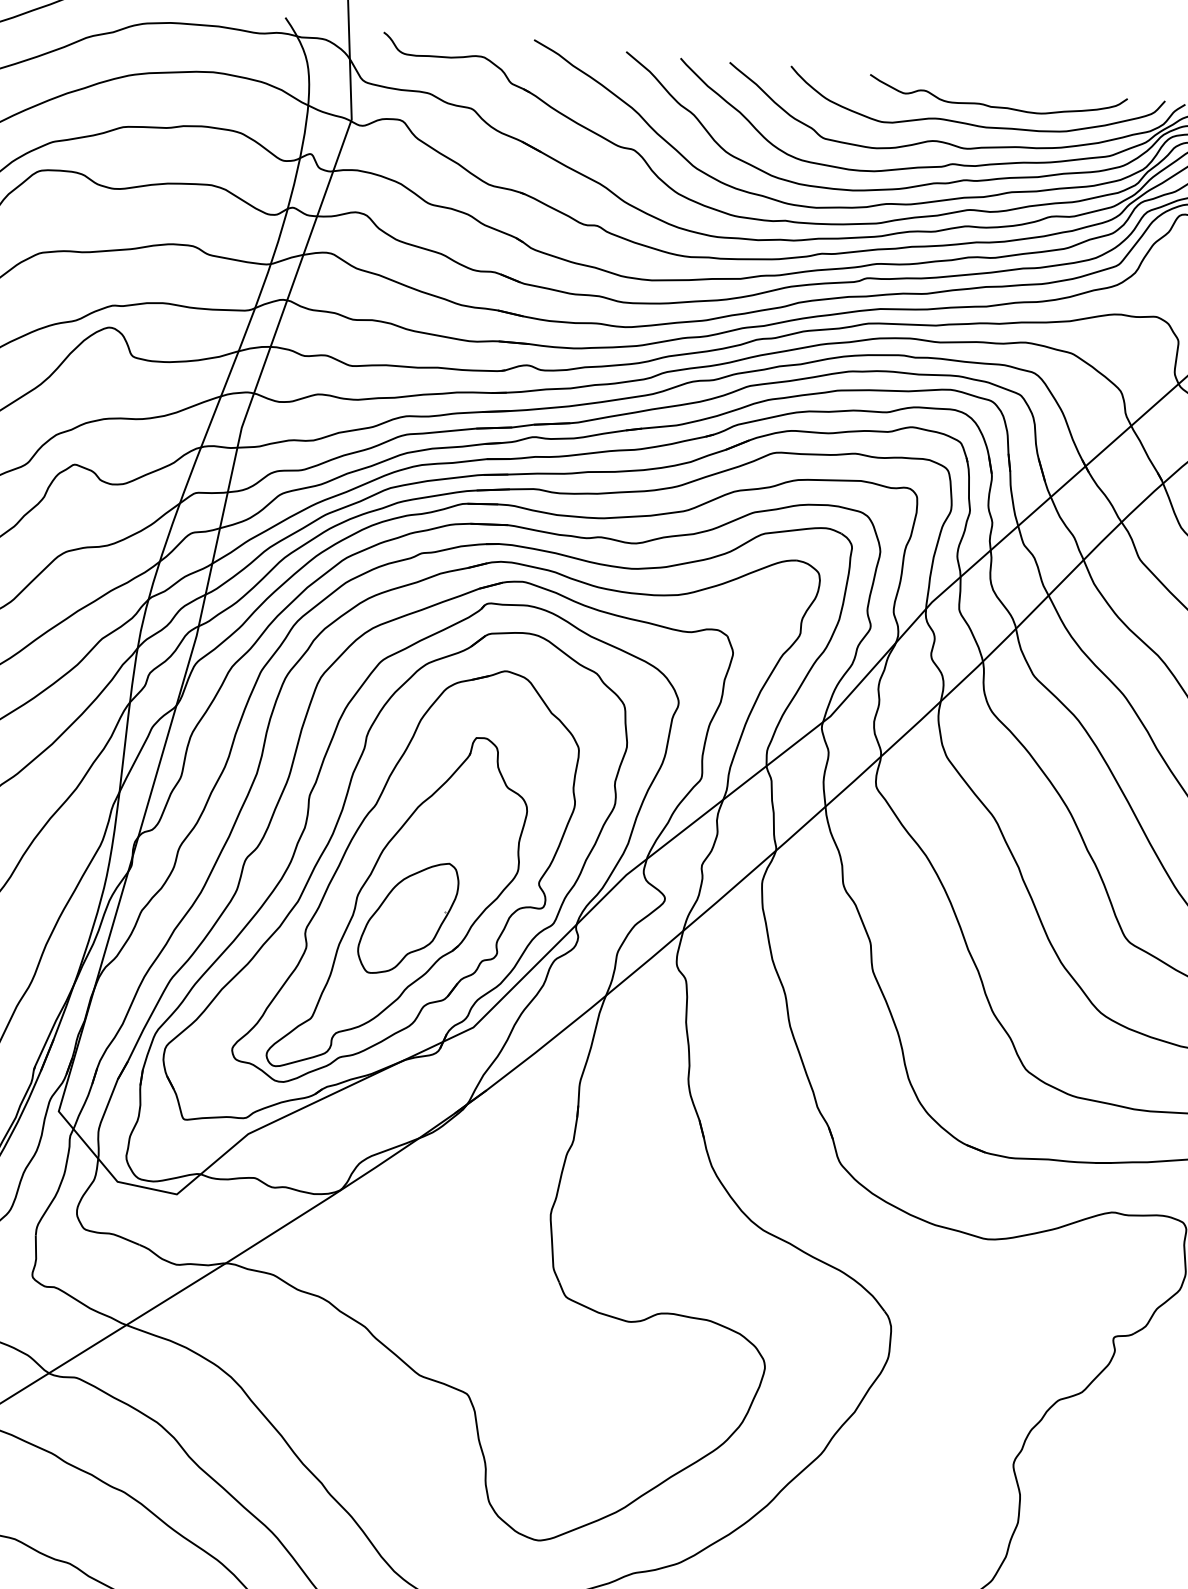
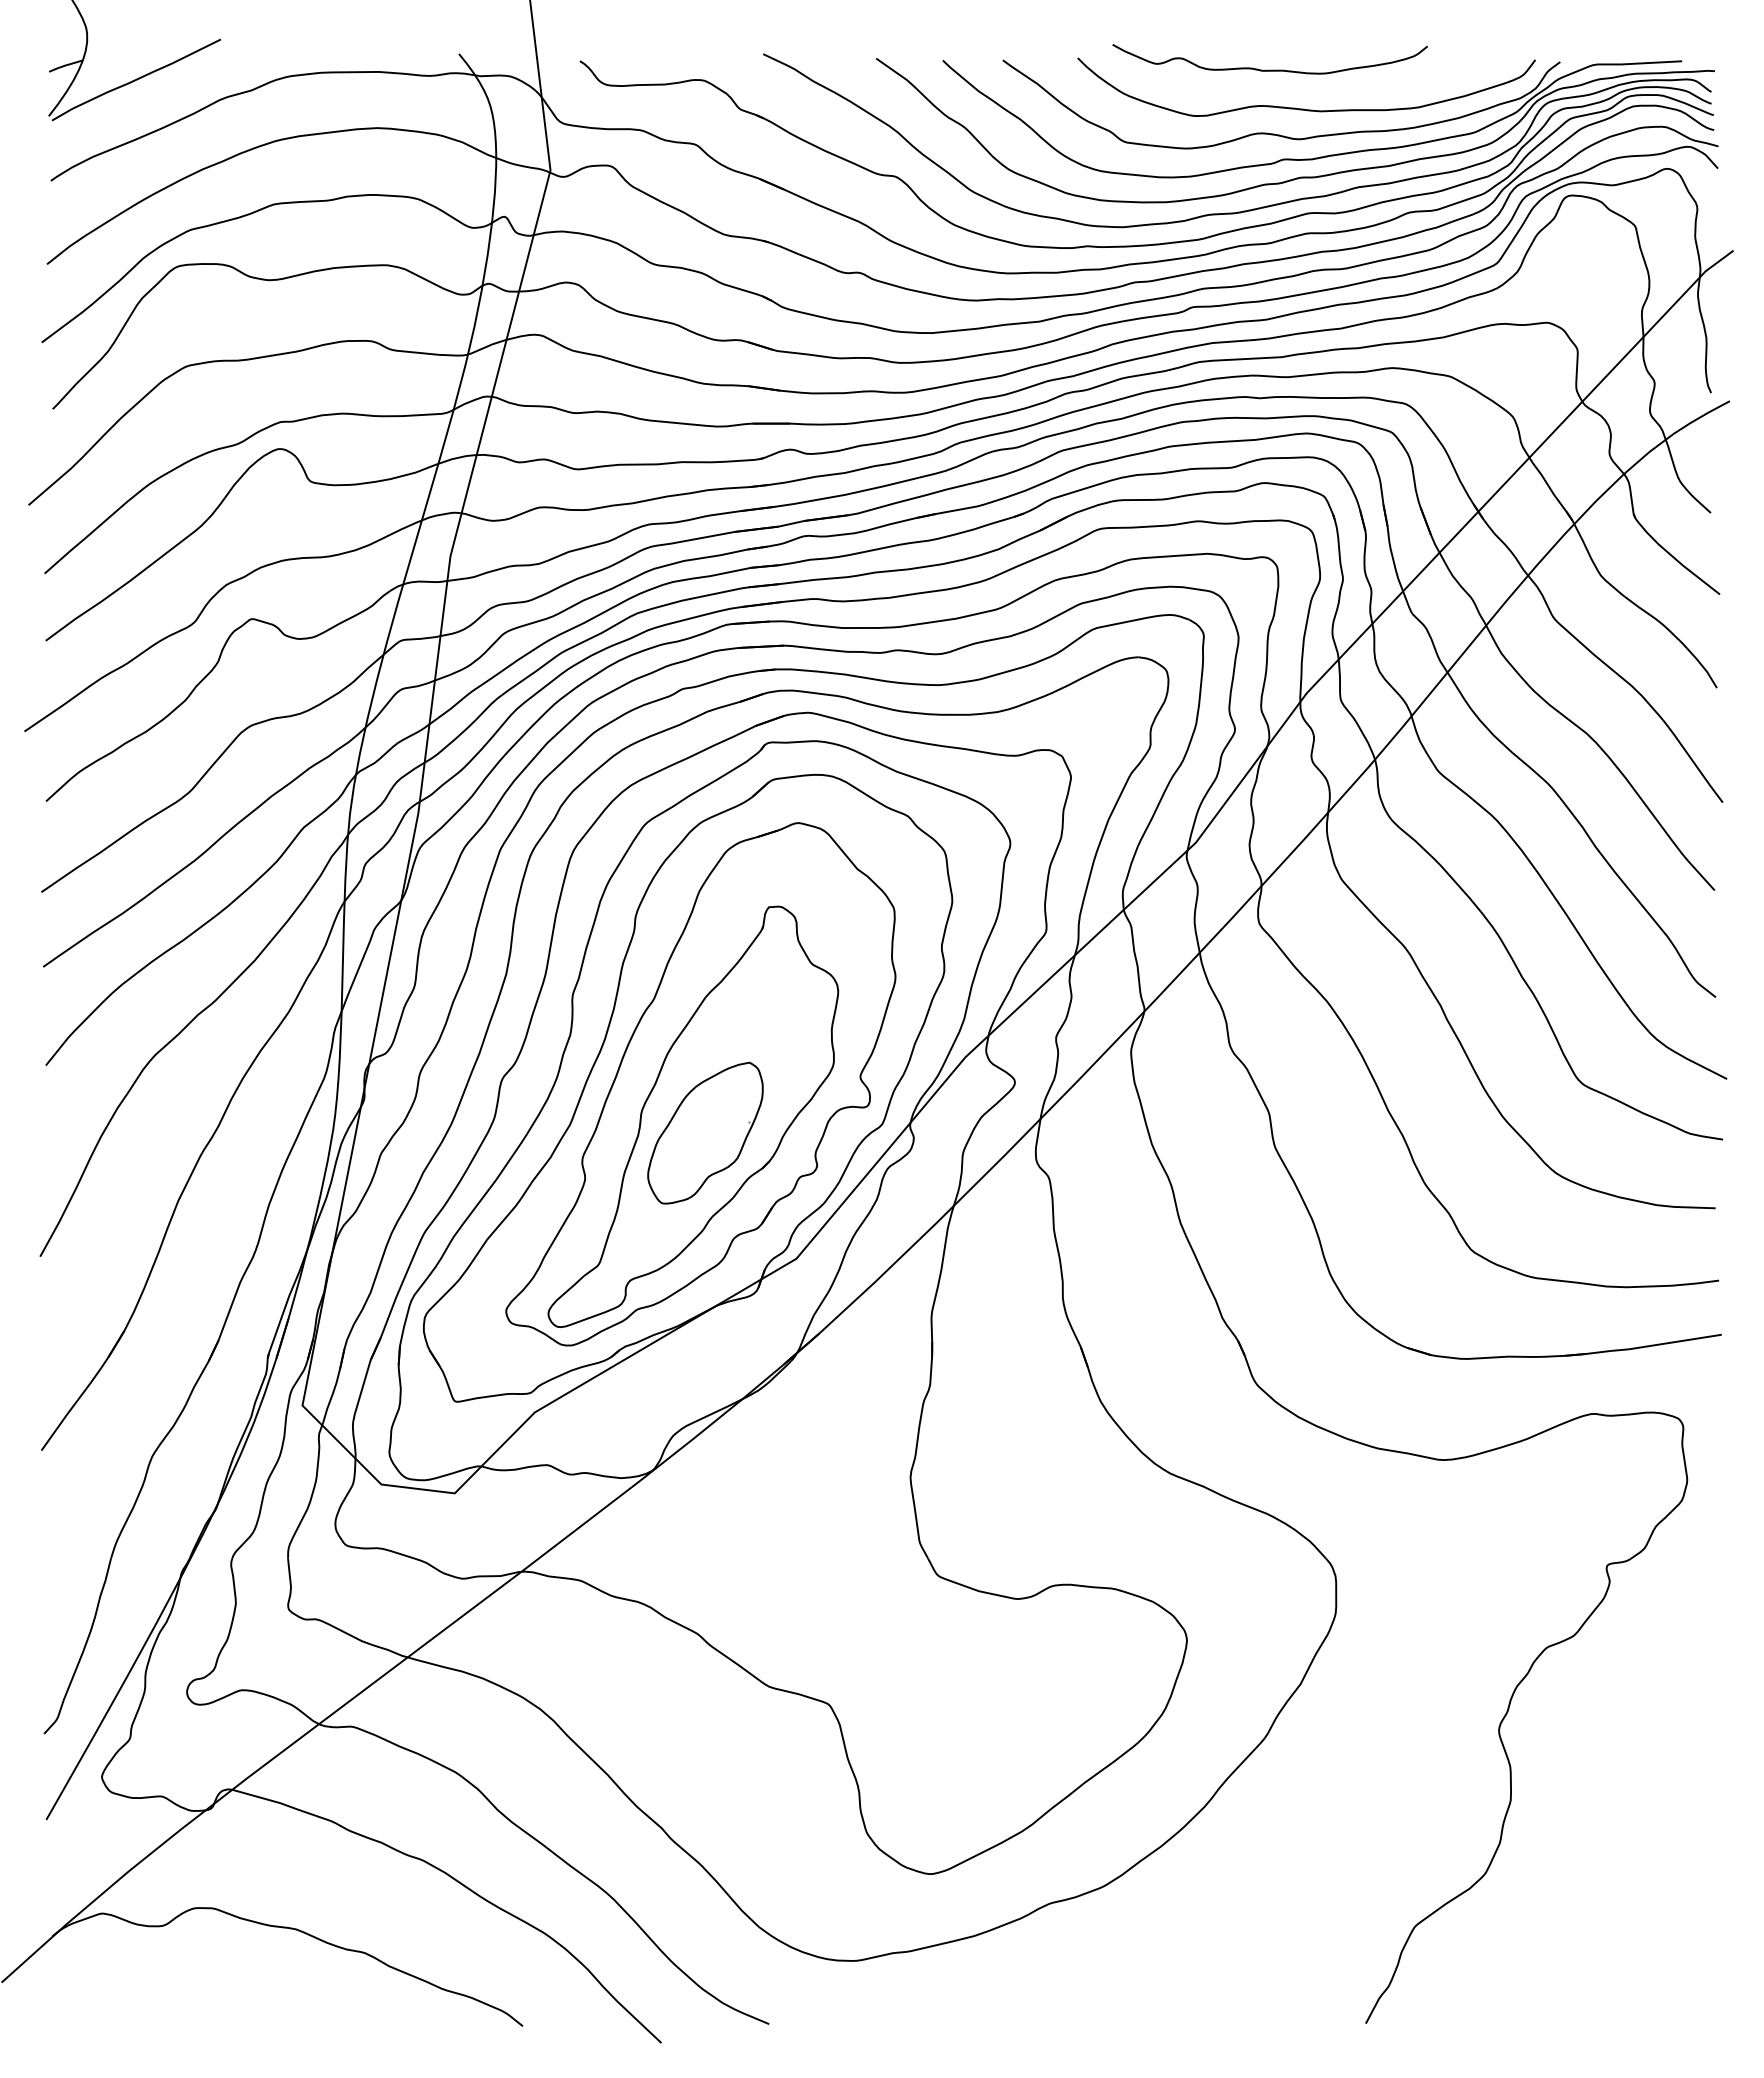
curve: (996, 106) -> (1269, 69), moved

